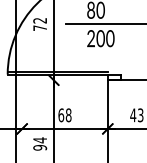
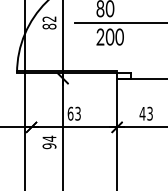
text: (40, 28) -> (49, 26), 72 -> 82
text: (68, 115) -> (77, 113), 68 -> 63

